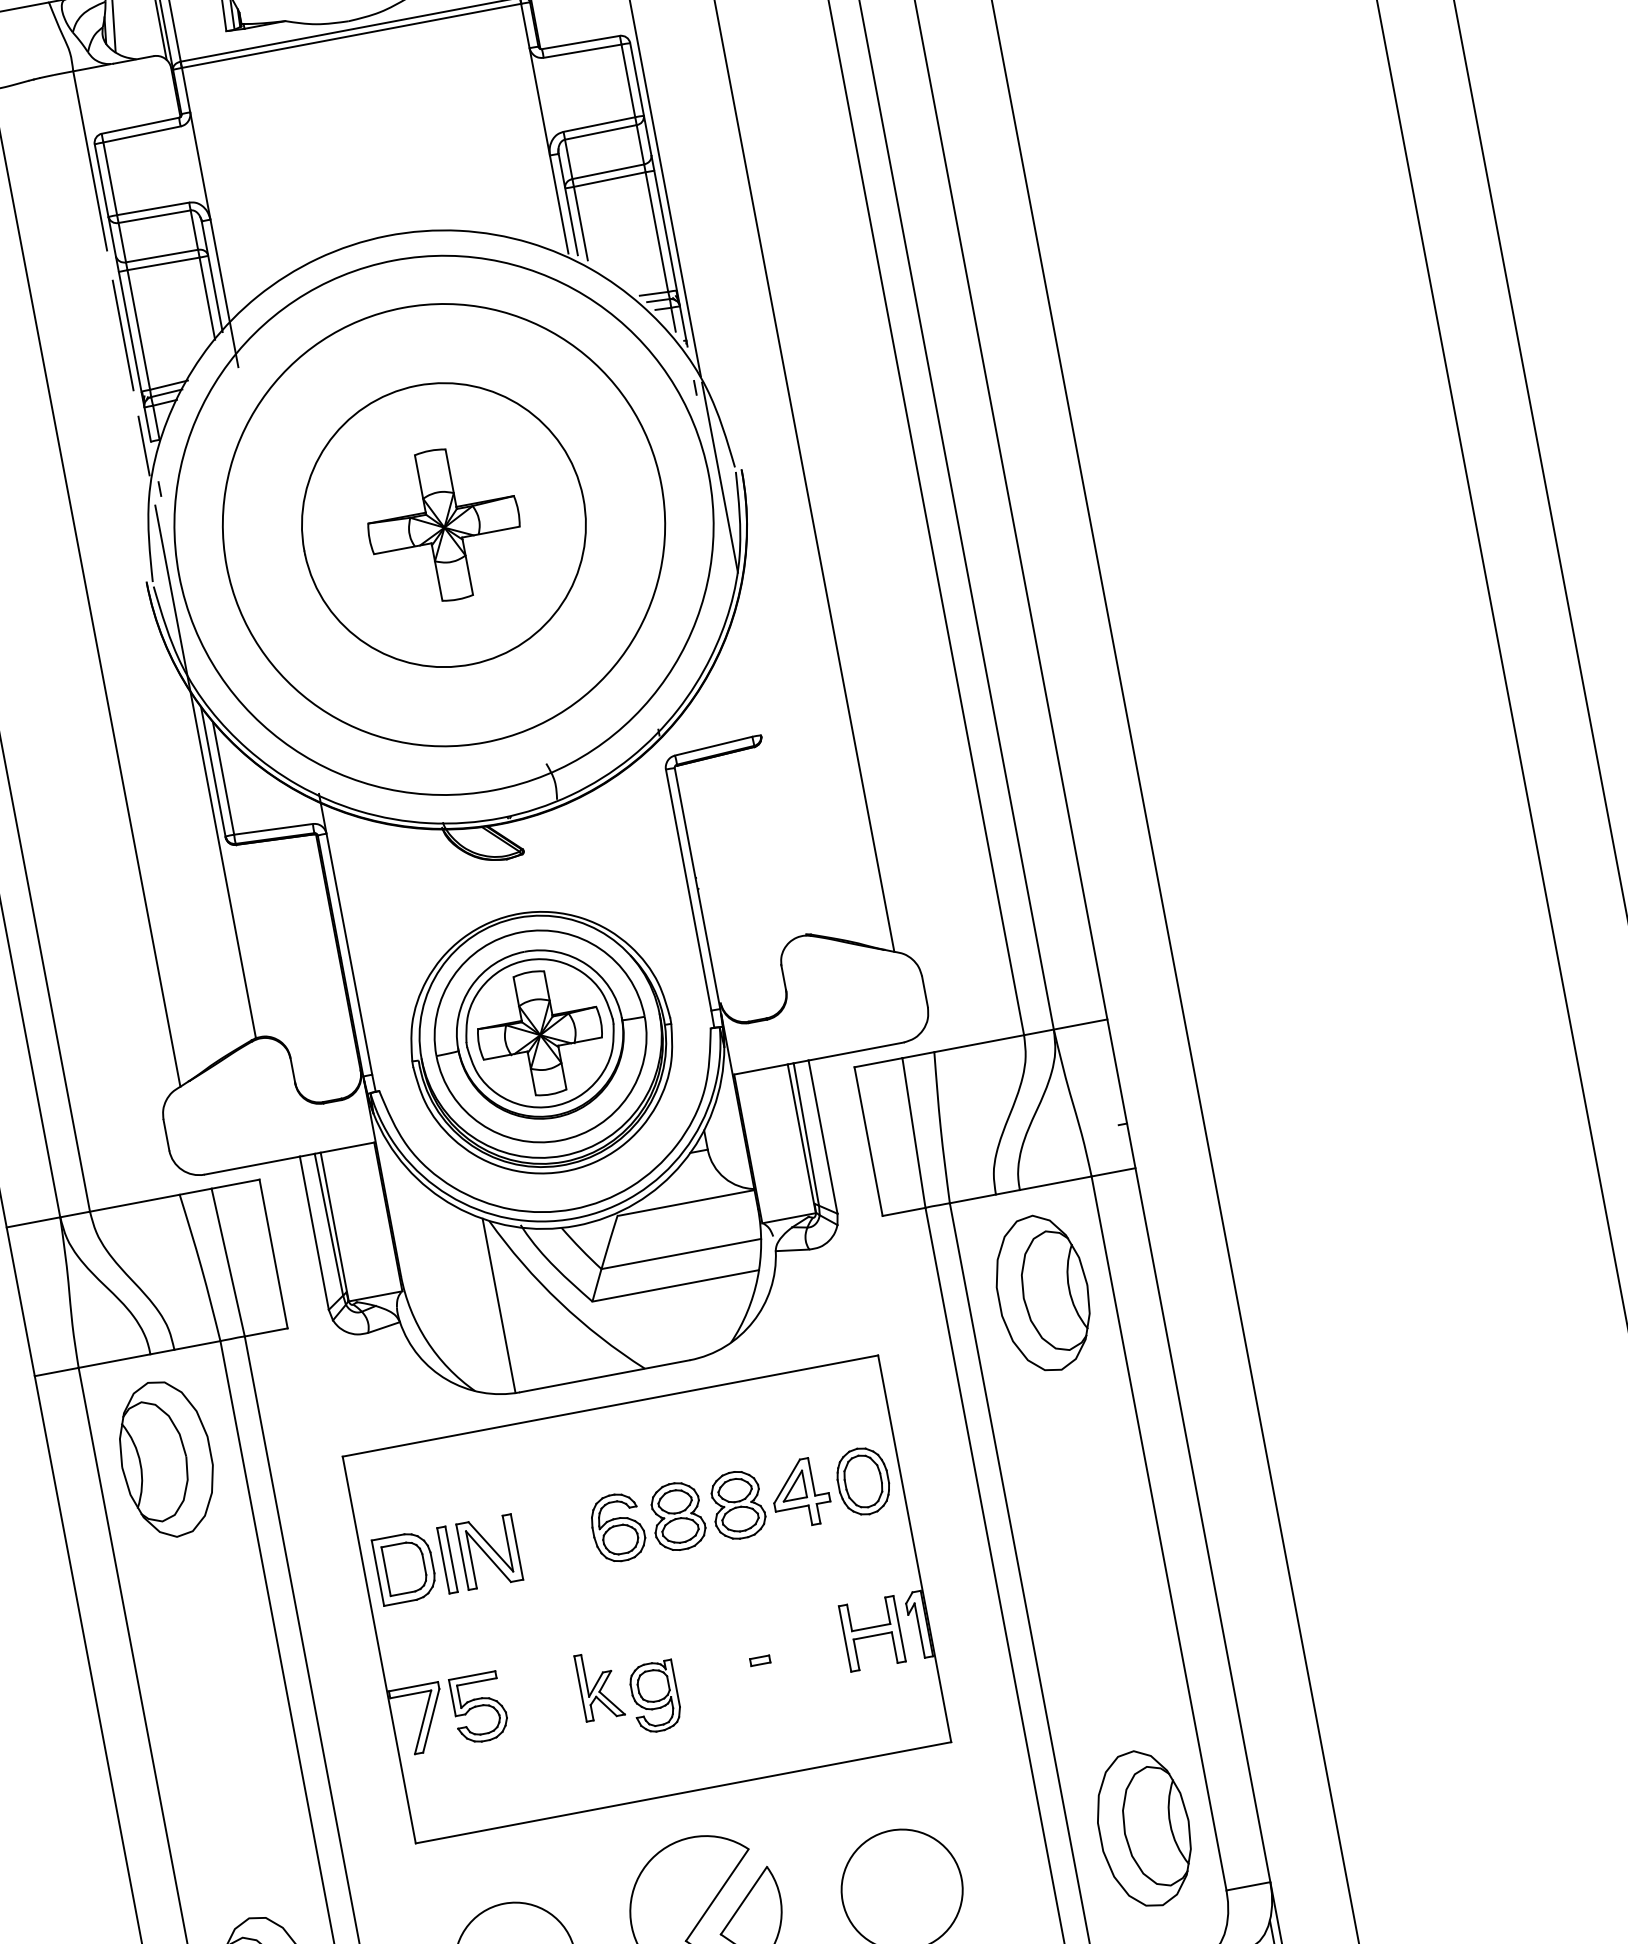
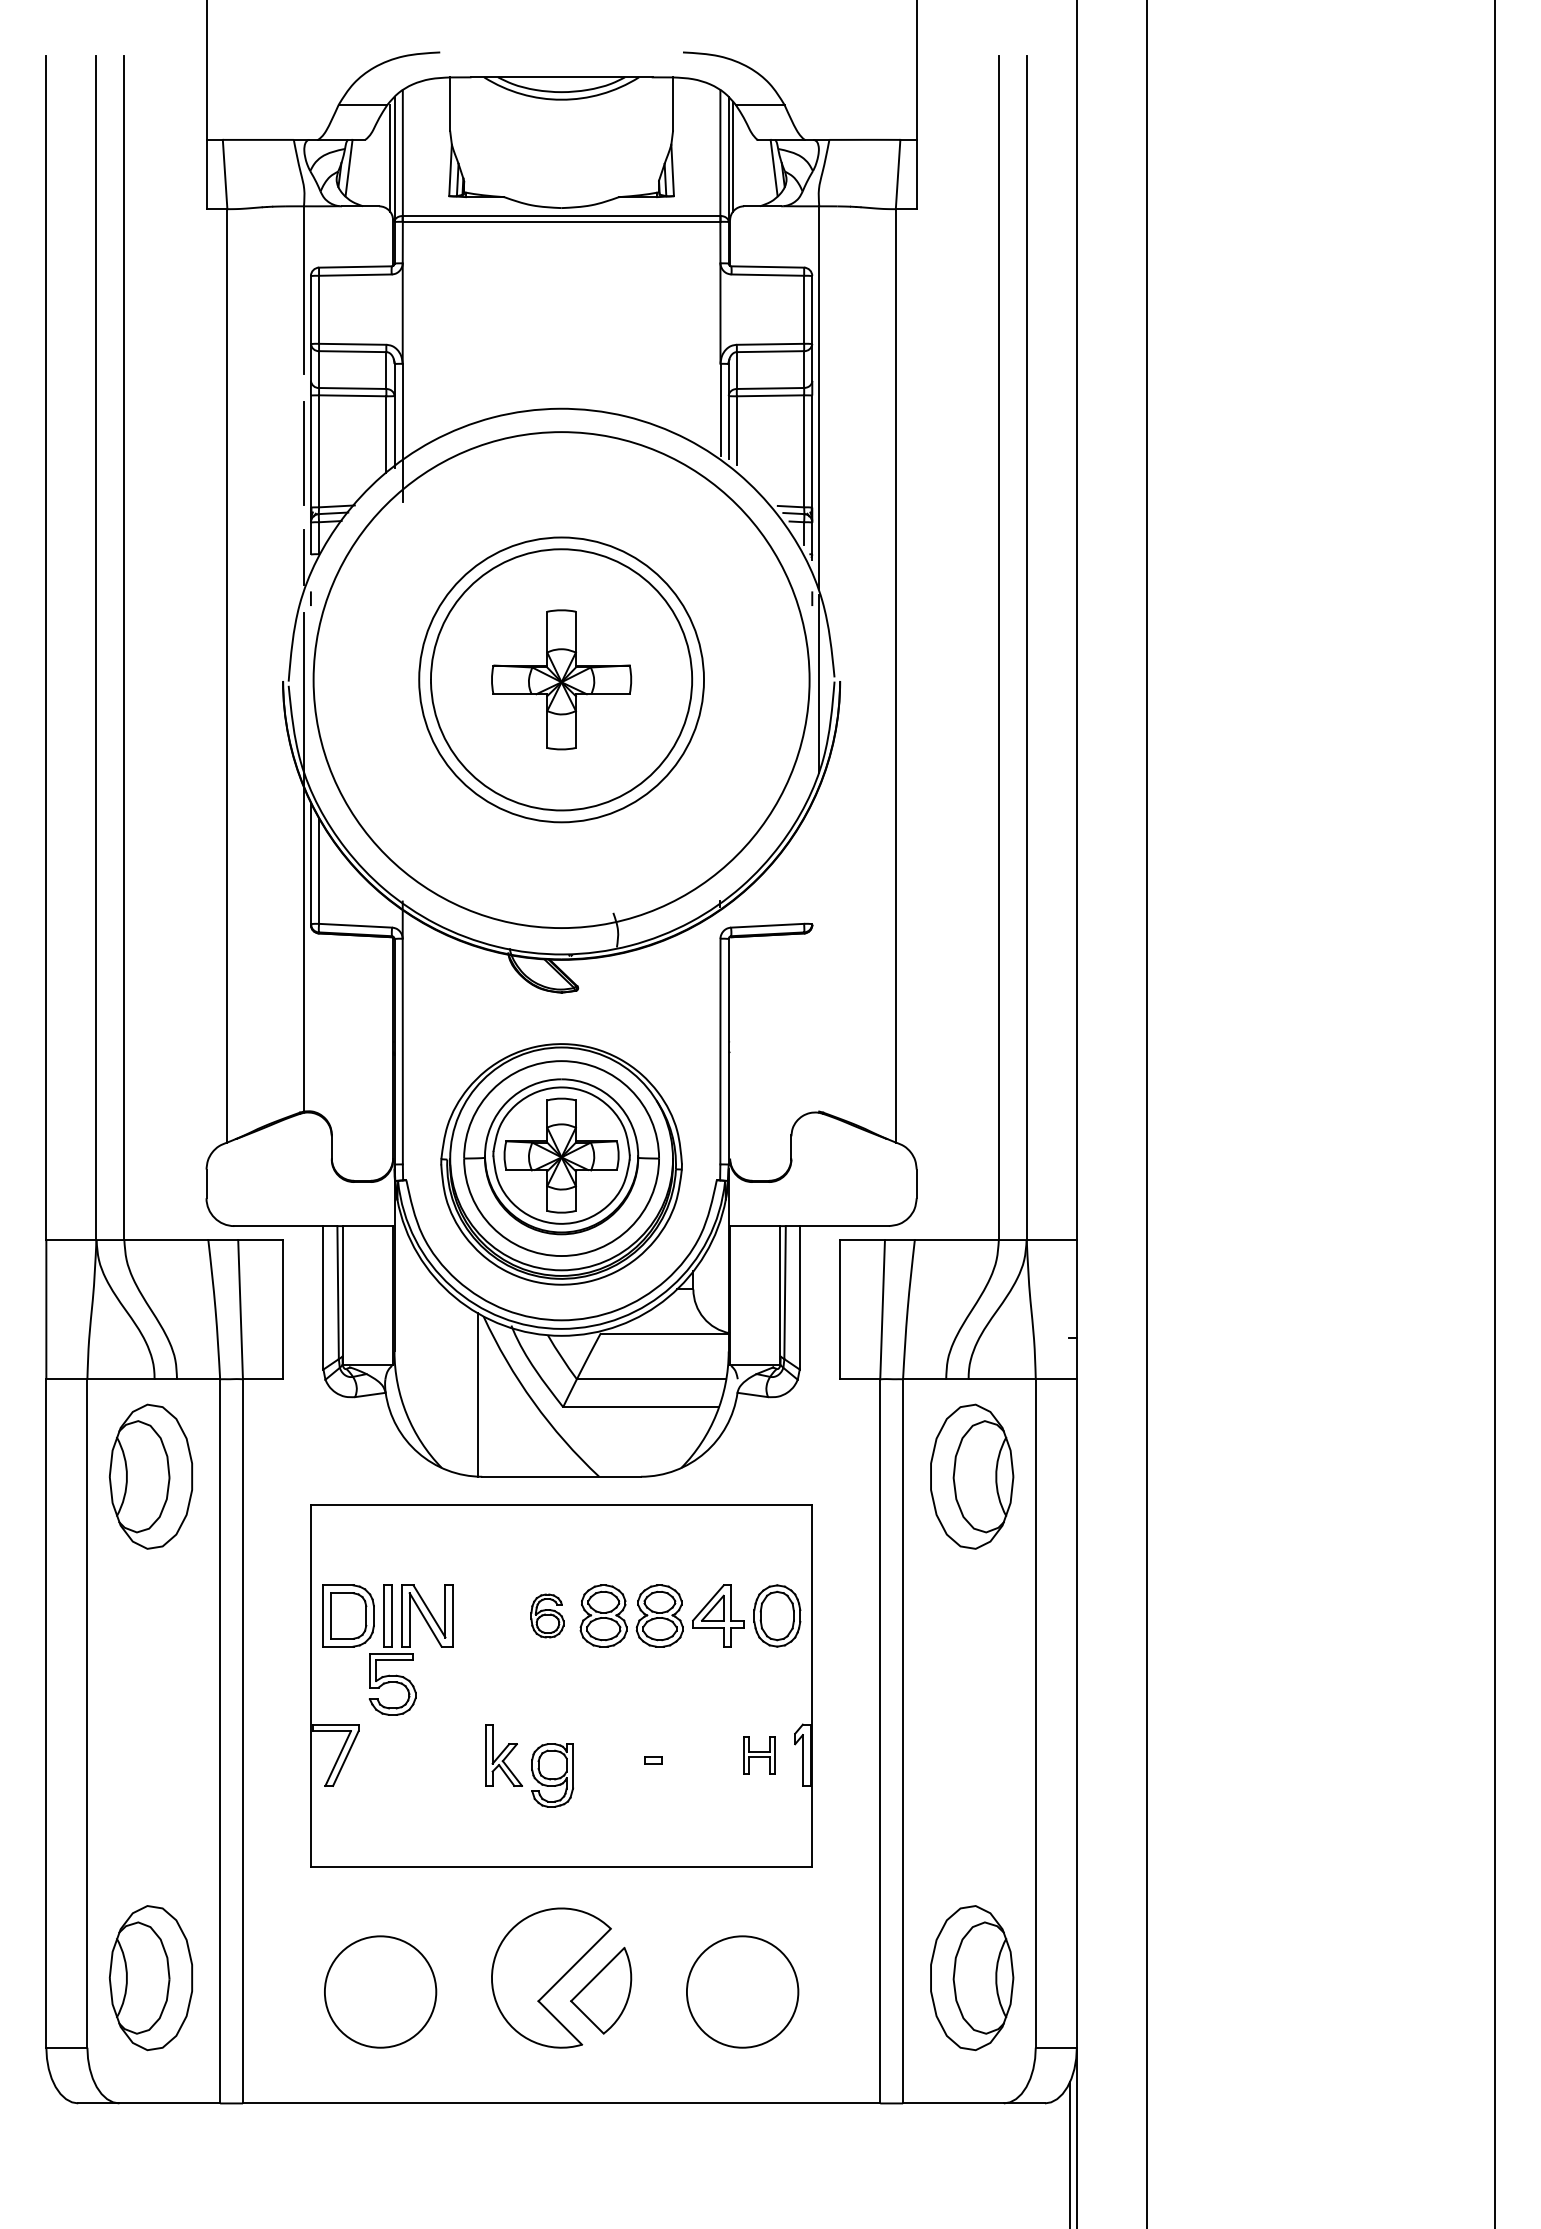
circle: (443, 524) -> (561, 679), size x0.7
part: (617, 1527) -> (547, 1615), size x0.7
part: (872, 1634) -> (759, 1755), size x0.6
part: (479, 1708) -> (392, 1684), moved

